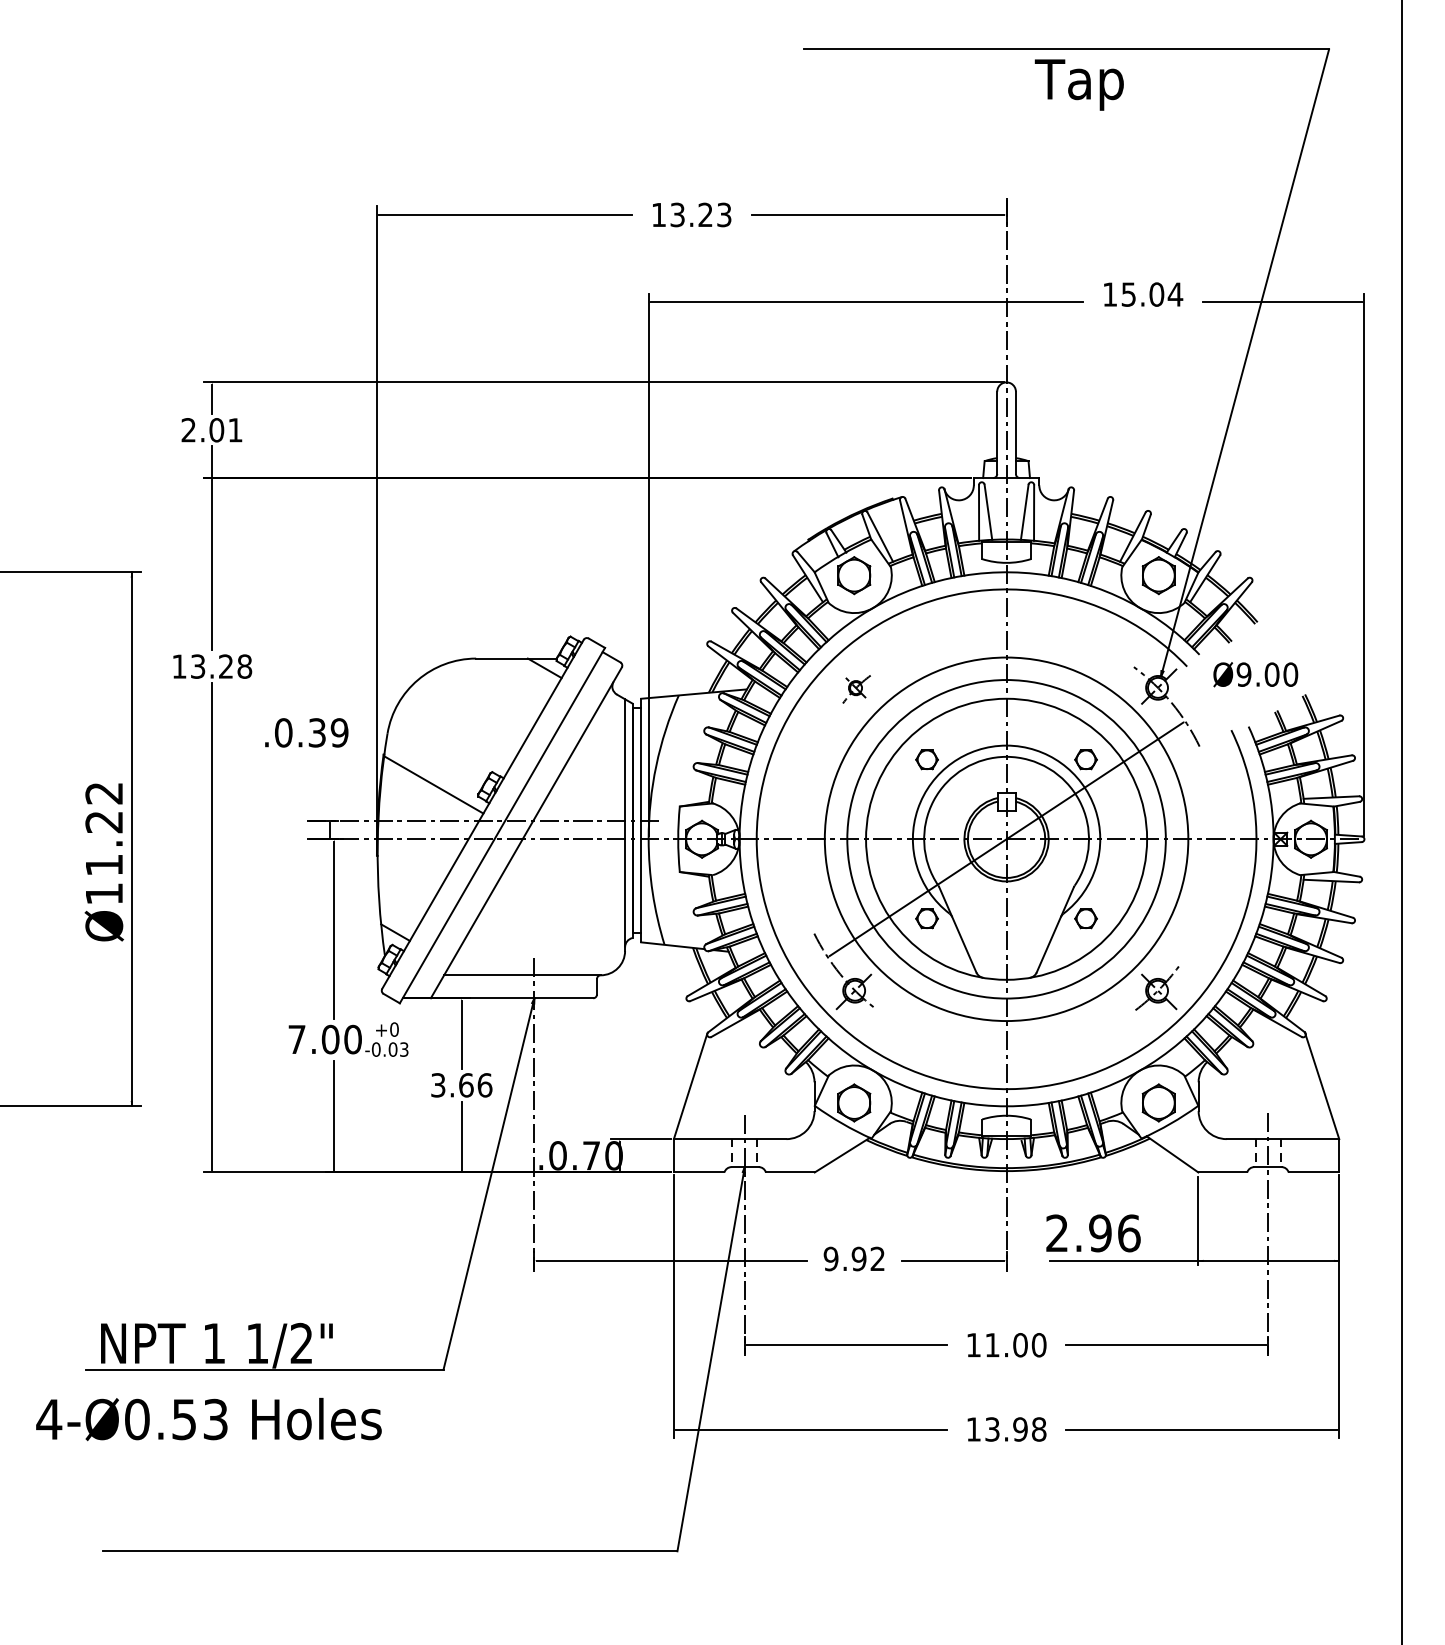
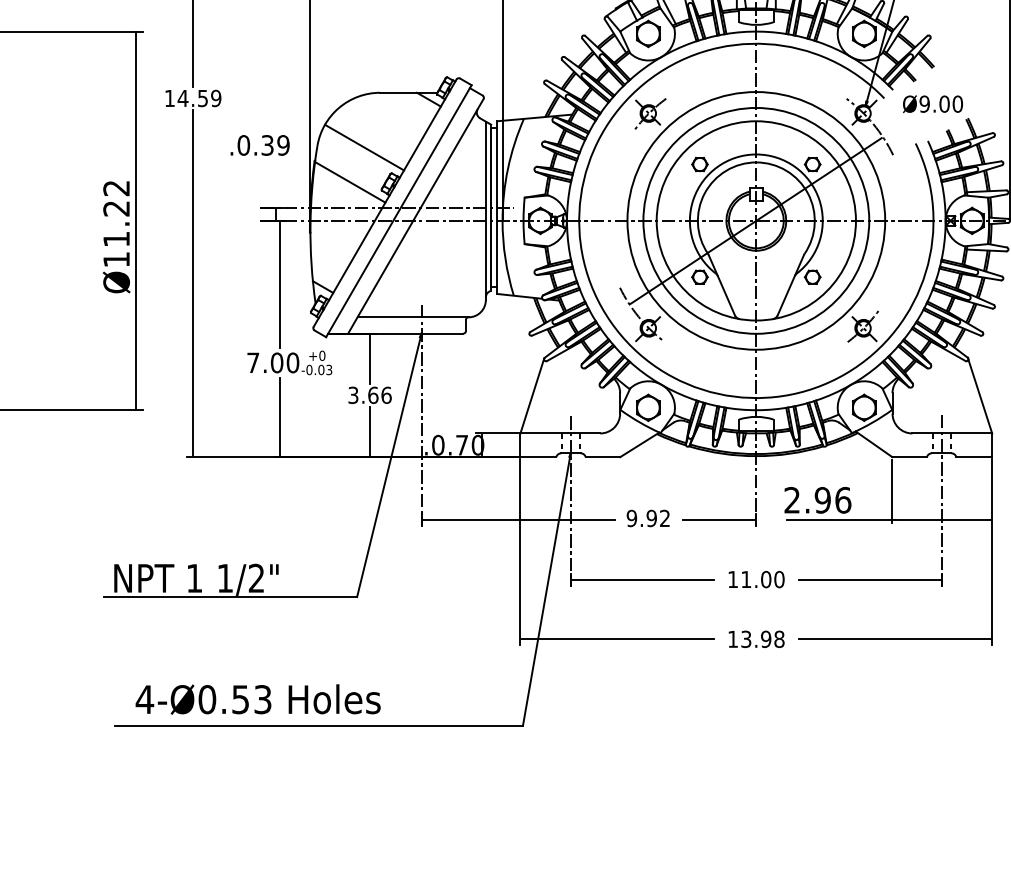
text: (221, 666) -> (199, 98), 13.28 -> 14.59
part: (857, 688) -> (650, 113), size x1.67
line: (453, 735) -> (364, 147), added
text: (208, 1419) -> (257, 699), moved

